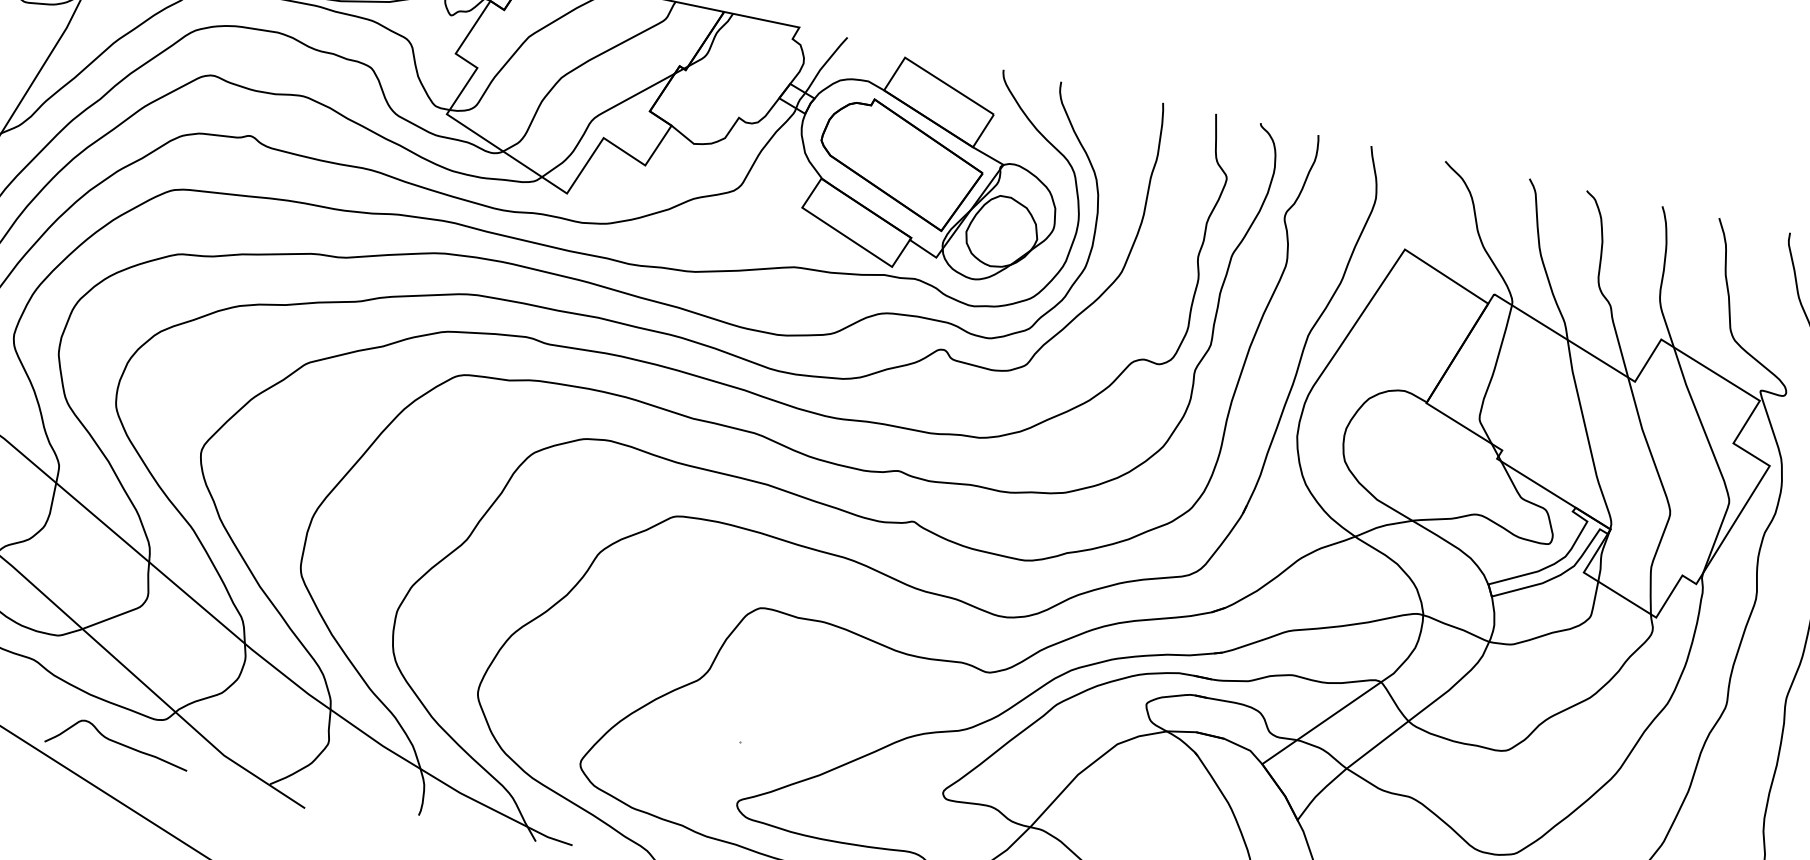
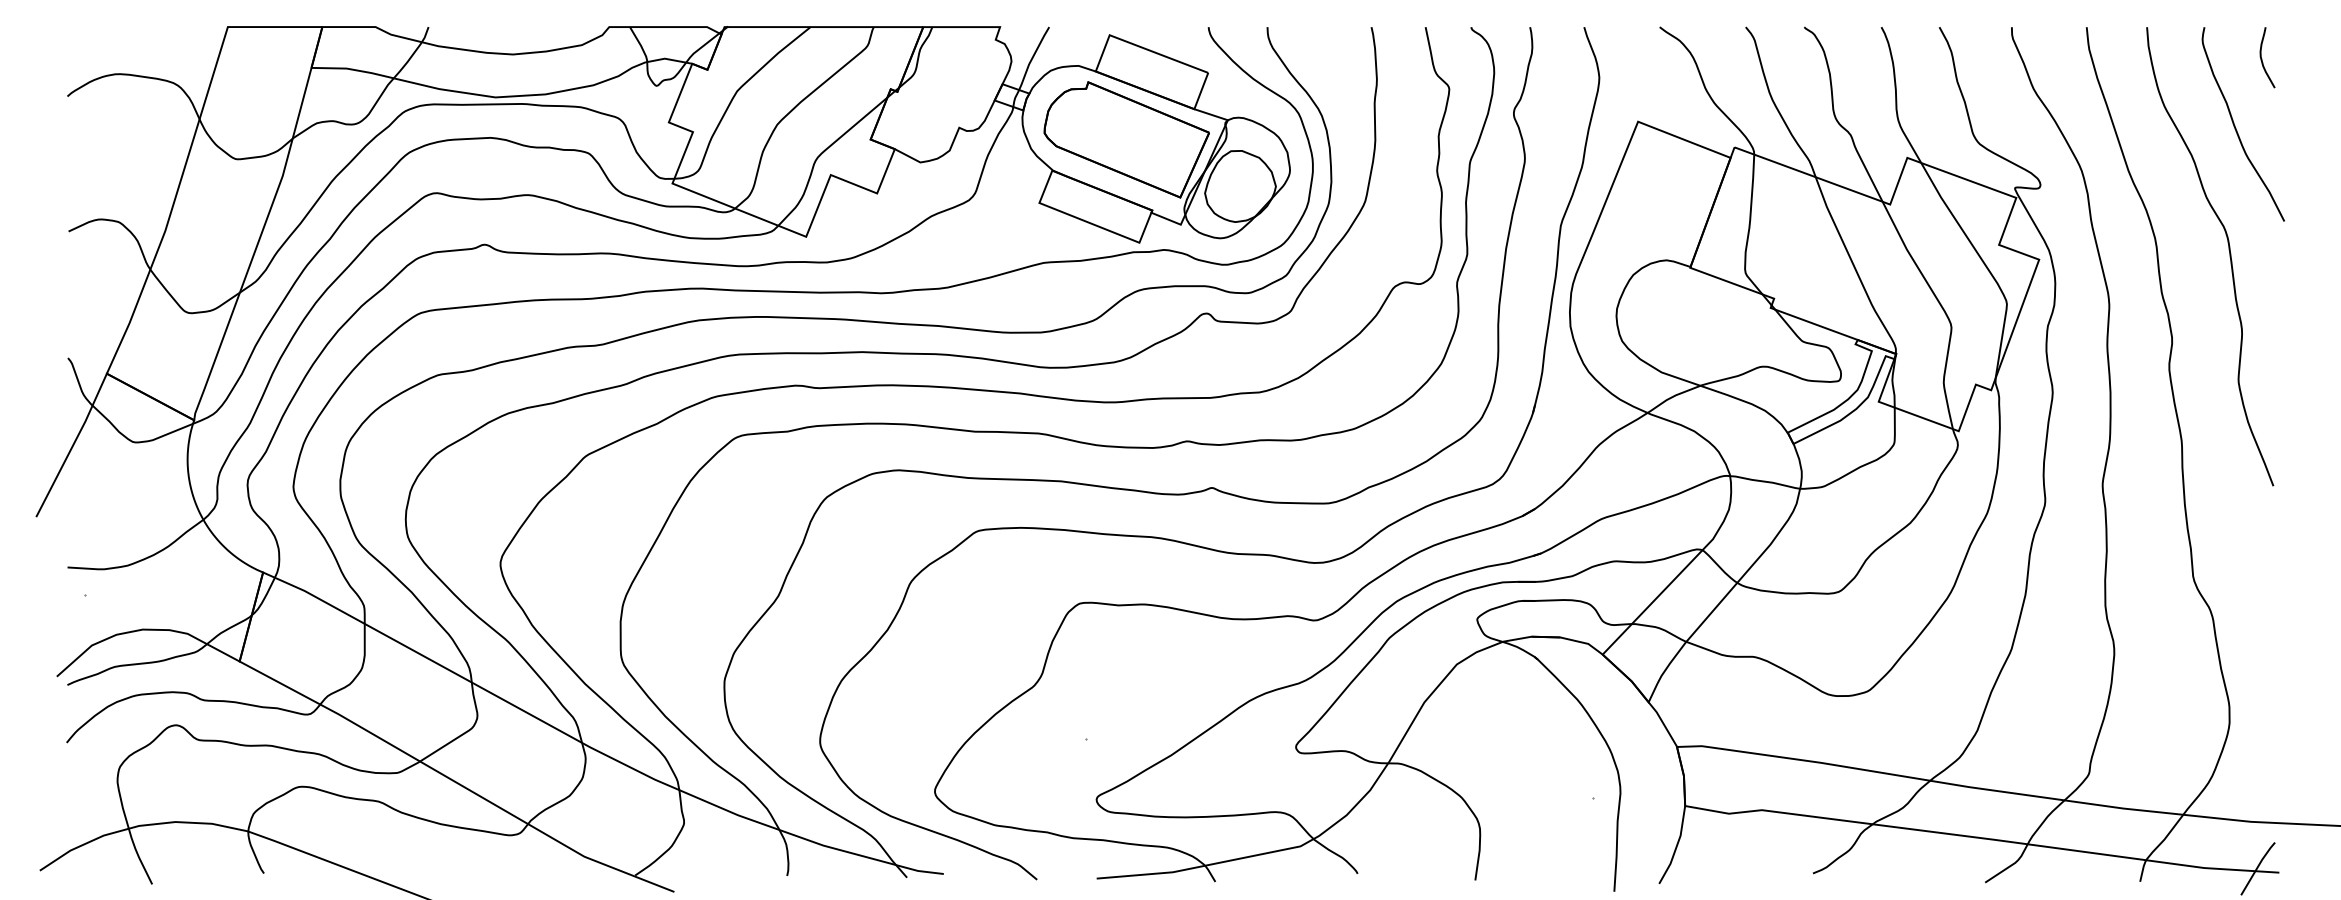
curve: (117, 741) -> (477, 864), removed

